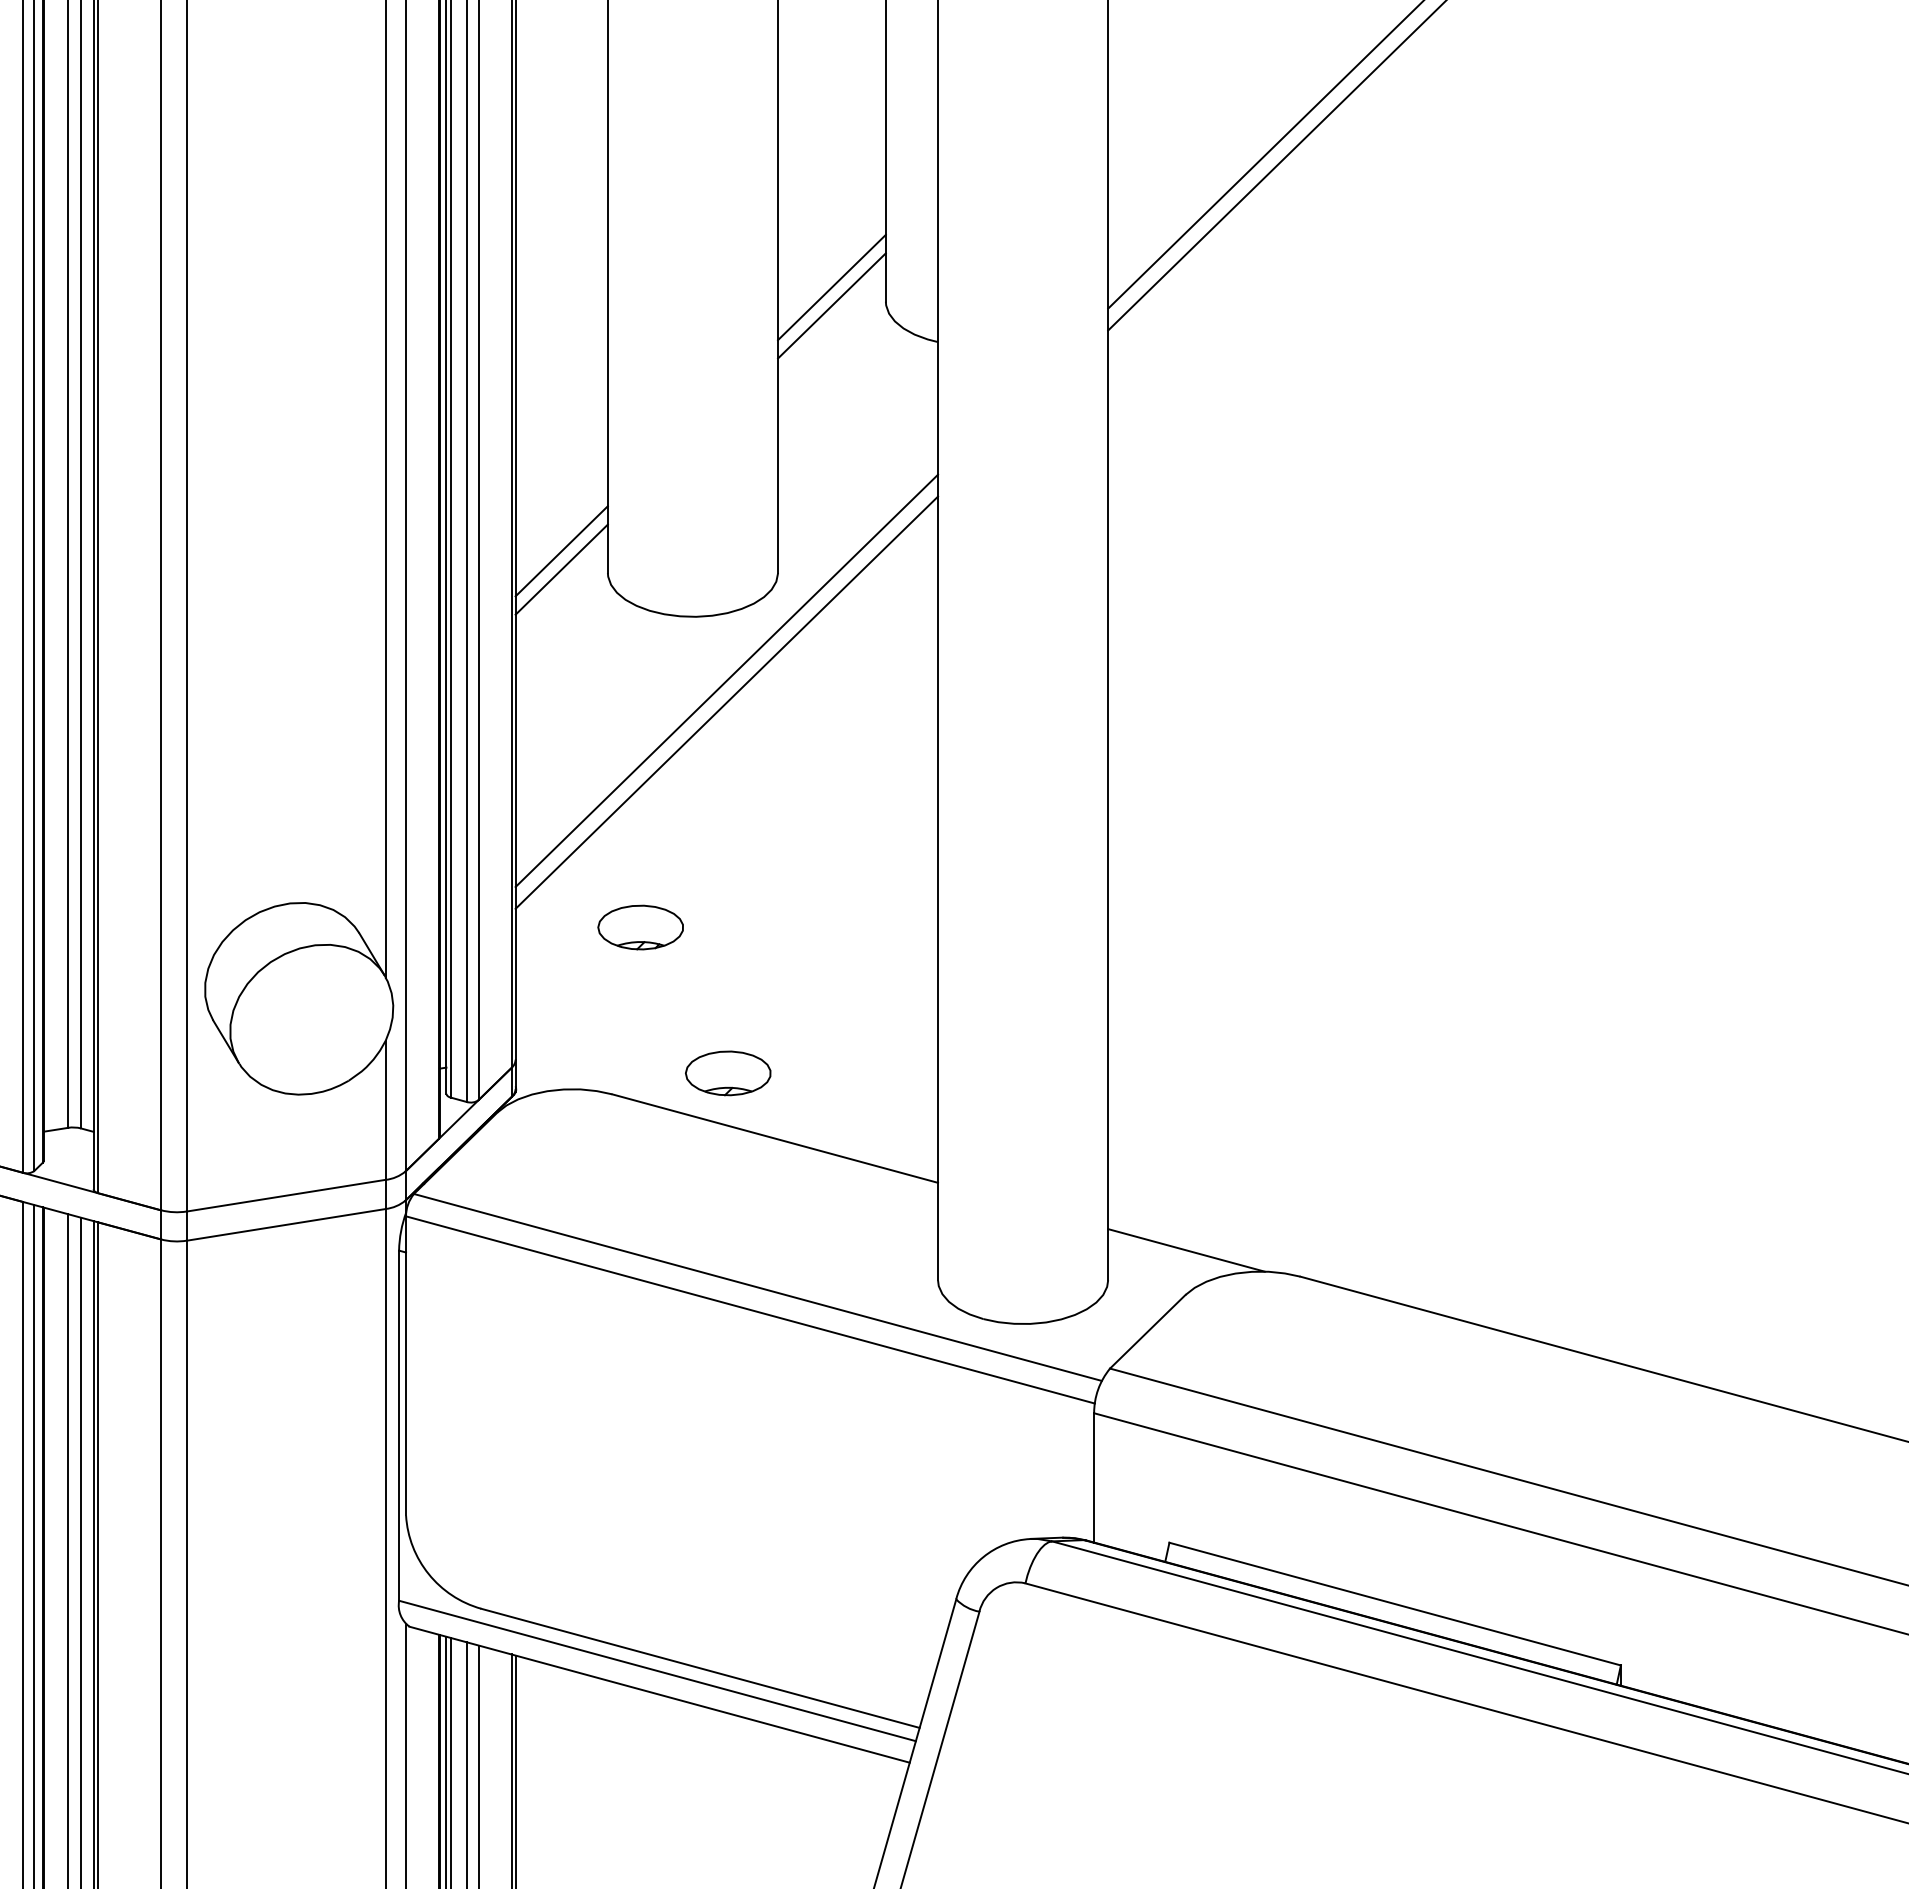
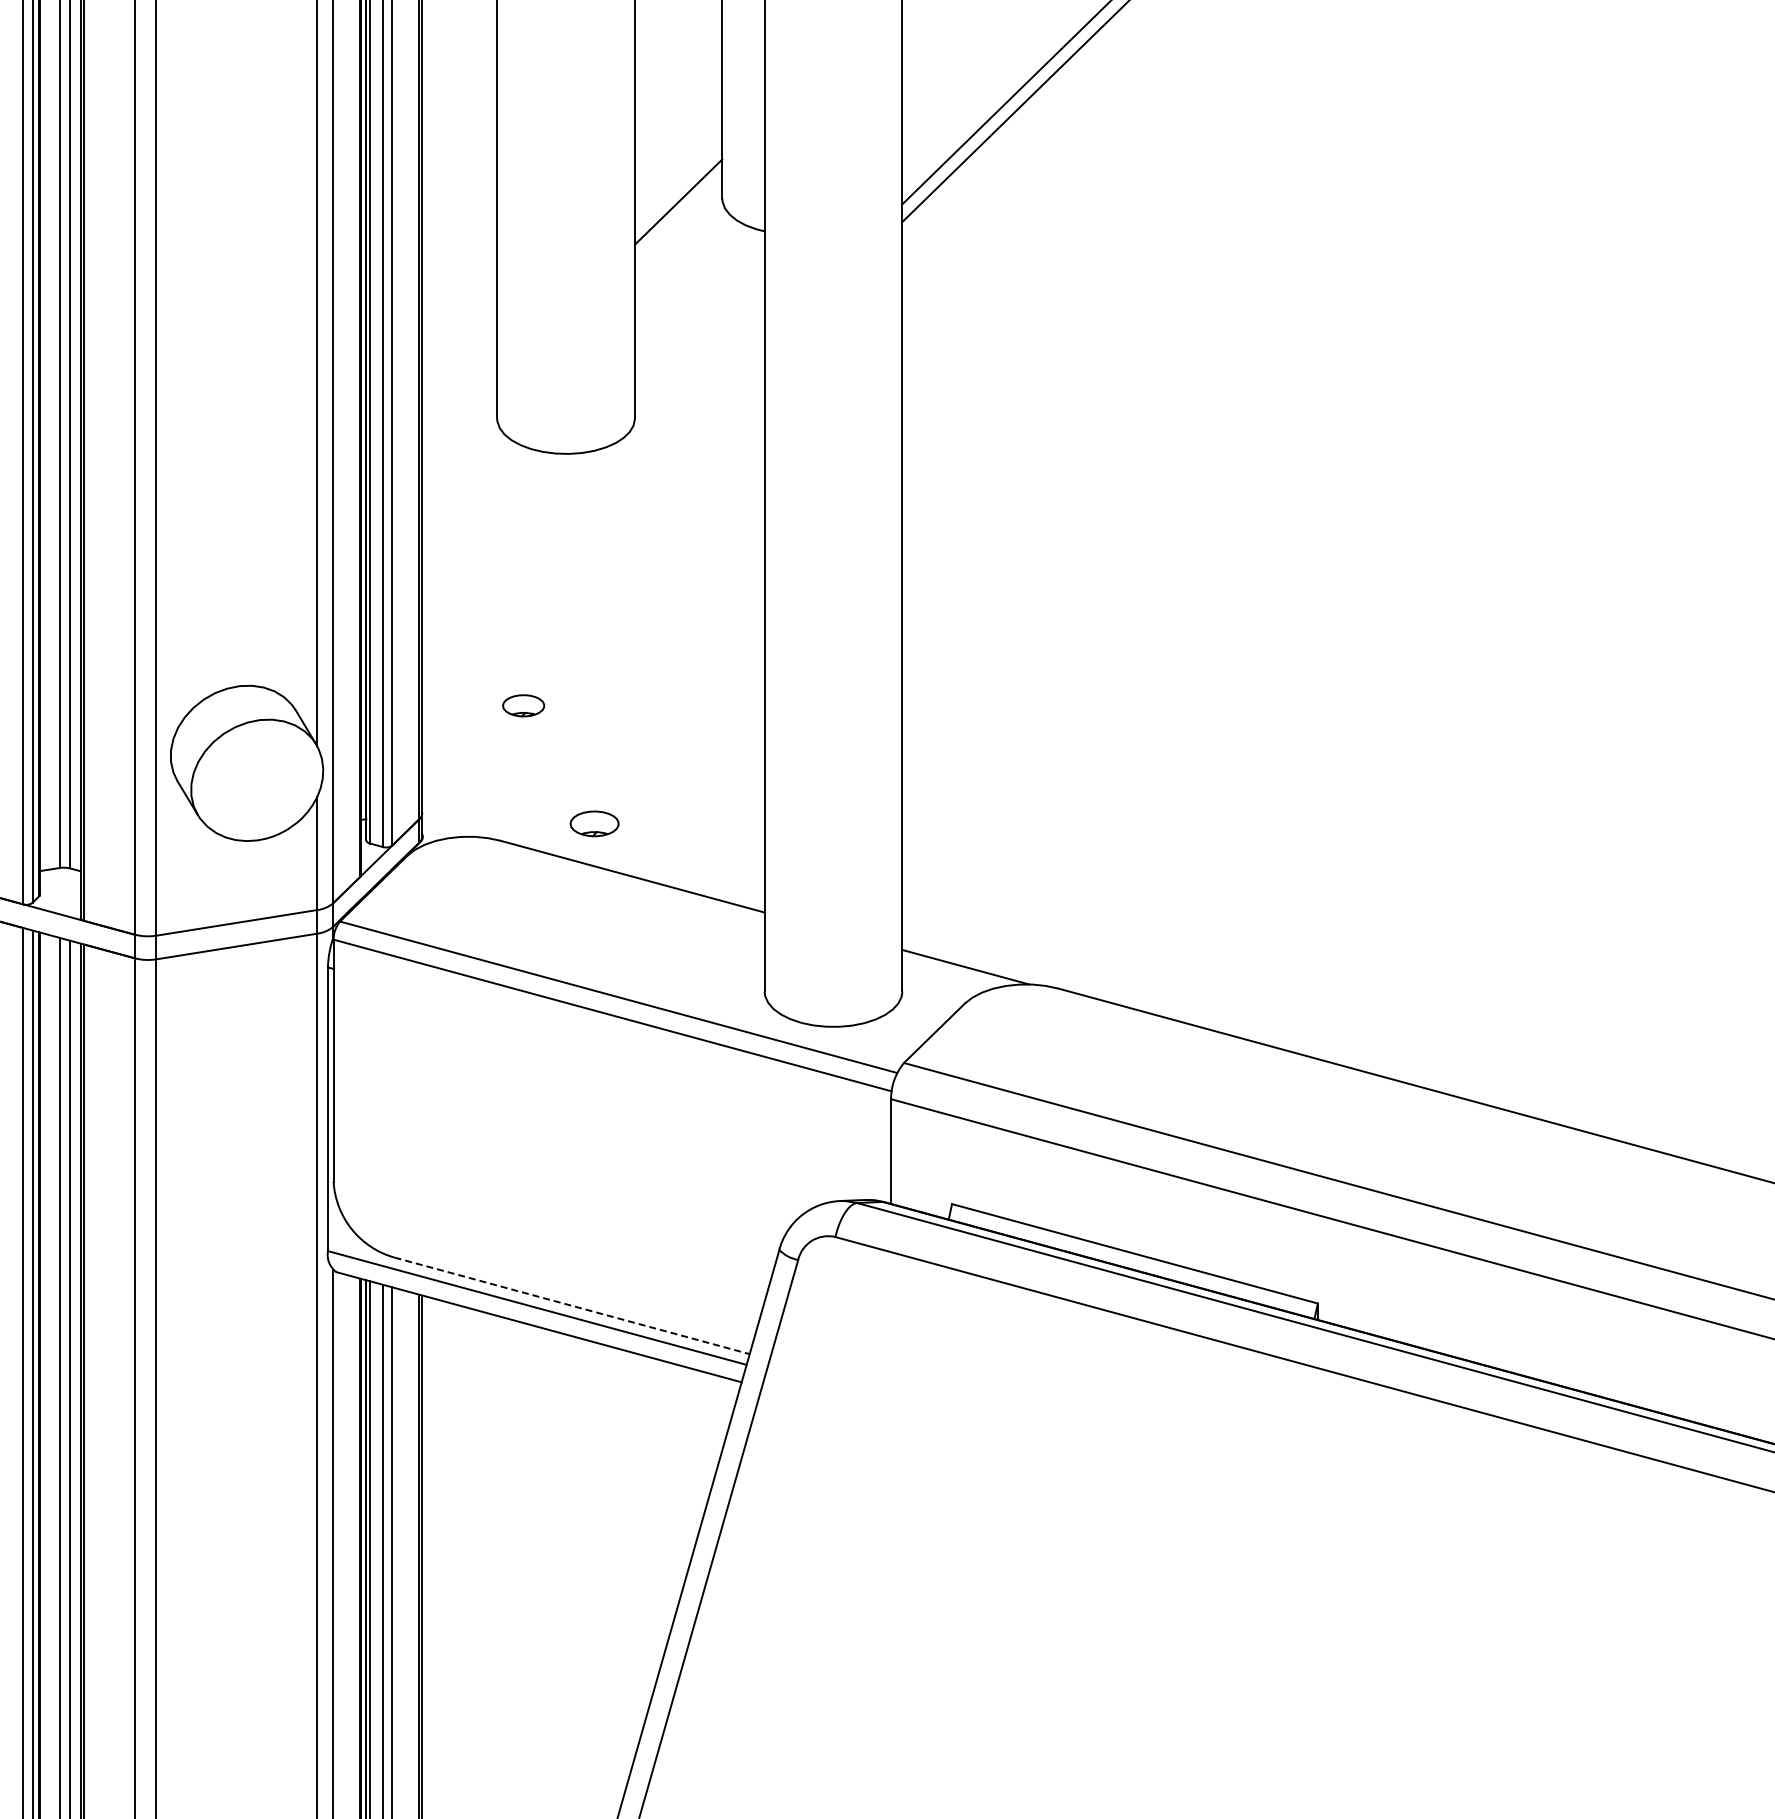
line: (831, 286) -> (678, 186), removed
line: (561, 550) -> (459, 400), removed
line: (561, 569) -> (459, 415), removed
line: (726, 680) -> (593, 505), removed
line: (726, 702) -> (593, 523), removed
part: (640, 927) -> (523, 705), size x0.6
part: (728, 1072) -> (594, 823), size x0.7
line: (700, 1667) -> (572, 1305), solid -> dashed

